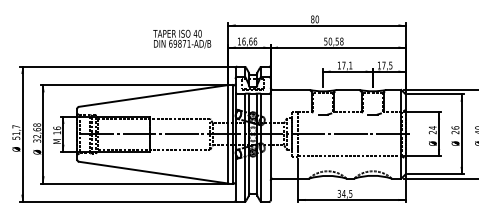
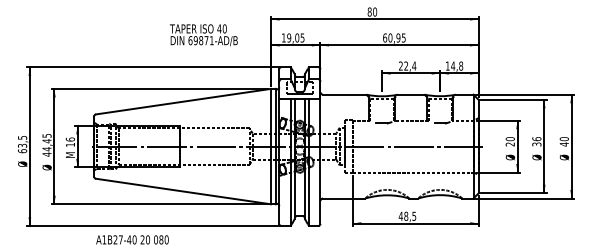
text: (181, 39) -> (203, 35), moved
text: (249, 41) -> (295, 37), 16,66 -> 19,05
text: (333, 41) -> (394, 37), 50,58 -> 60,95
text: (344, 65) -> (407, 65), 17,1 -> 22,4
text: (387, 65) -> (457, 65), 17,5 -> 14,8
text: (432, 128) -> (509, 139), 24 -> 20
text: (16, 132) -> (22, 144), 51,7 -> 63,5
text: (36, 132) -> (46, 144), 32,68 -> 44,45
text: (456, 132) -> (537, 144), 26 -> 36
text: (341, 193) -> (403, 215), 34,5 -> 48,5

